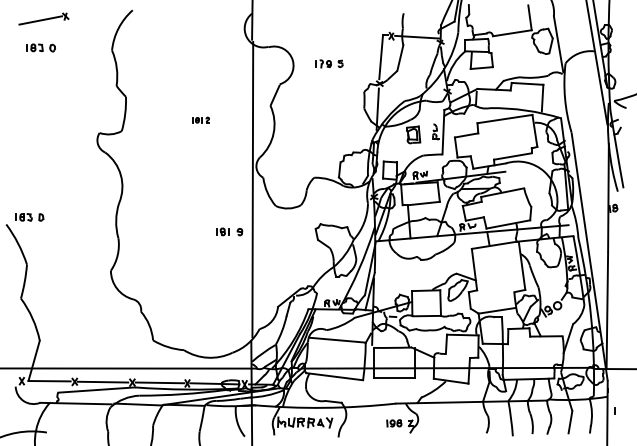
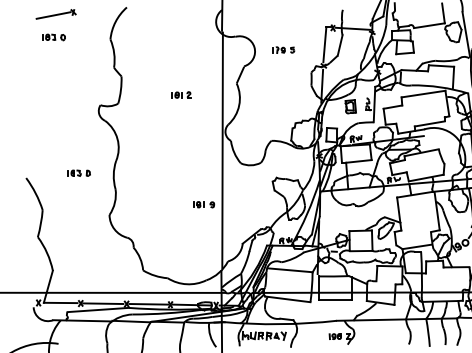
part: (201, 119) -> (181, 94), size x1.43
part: (29, 217) -> (78, 173), moved
part: (229, 231) -> (204, 204), moved

